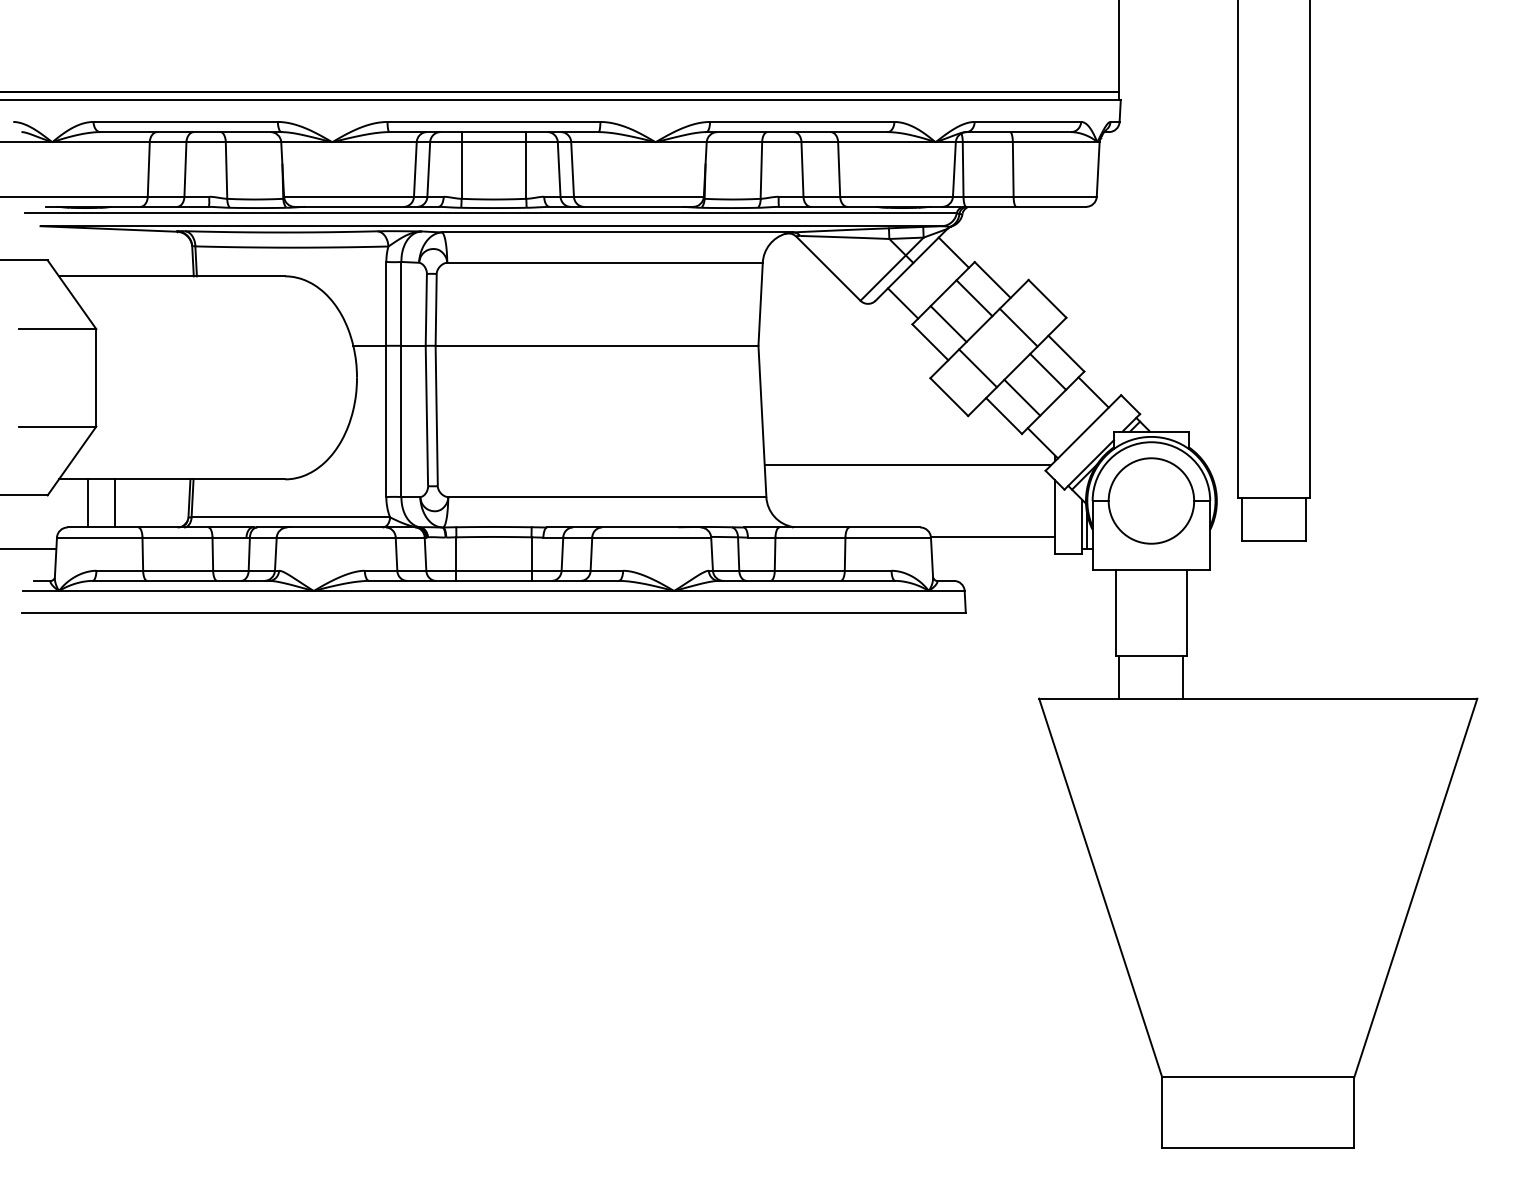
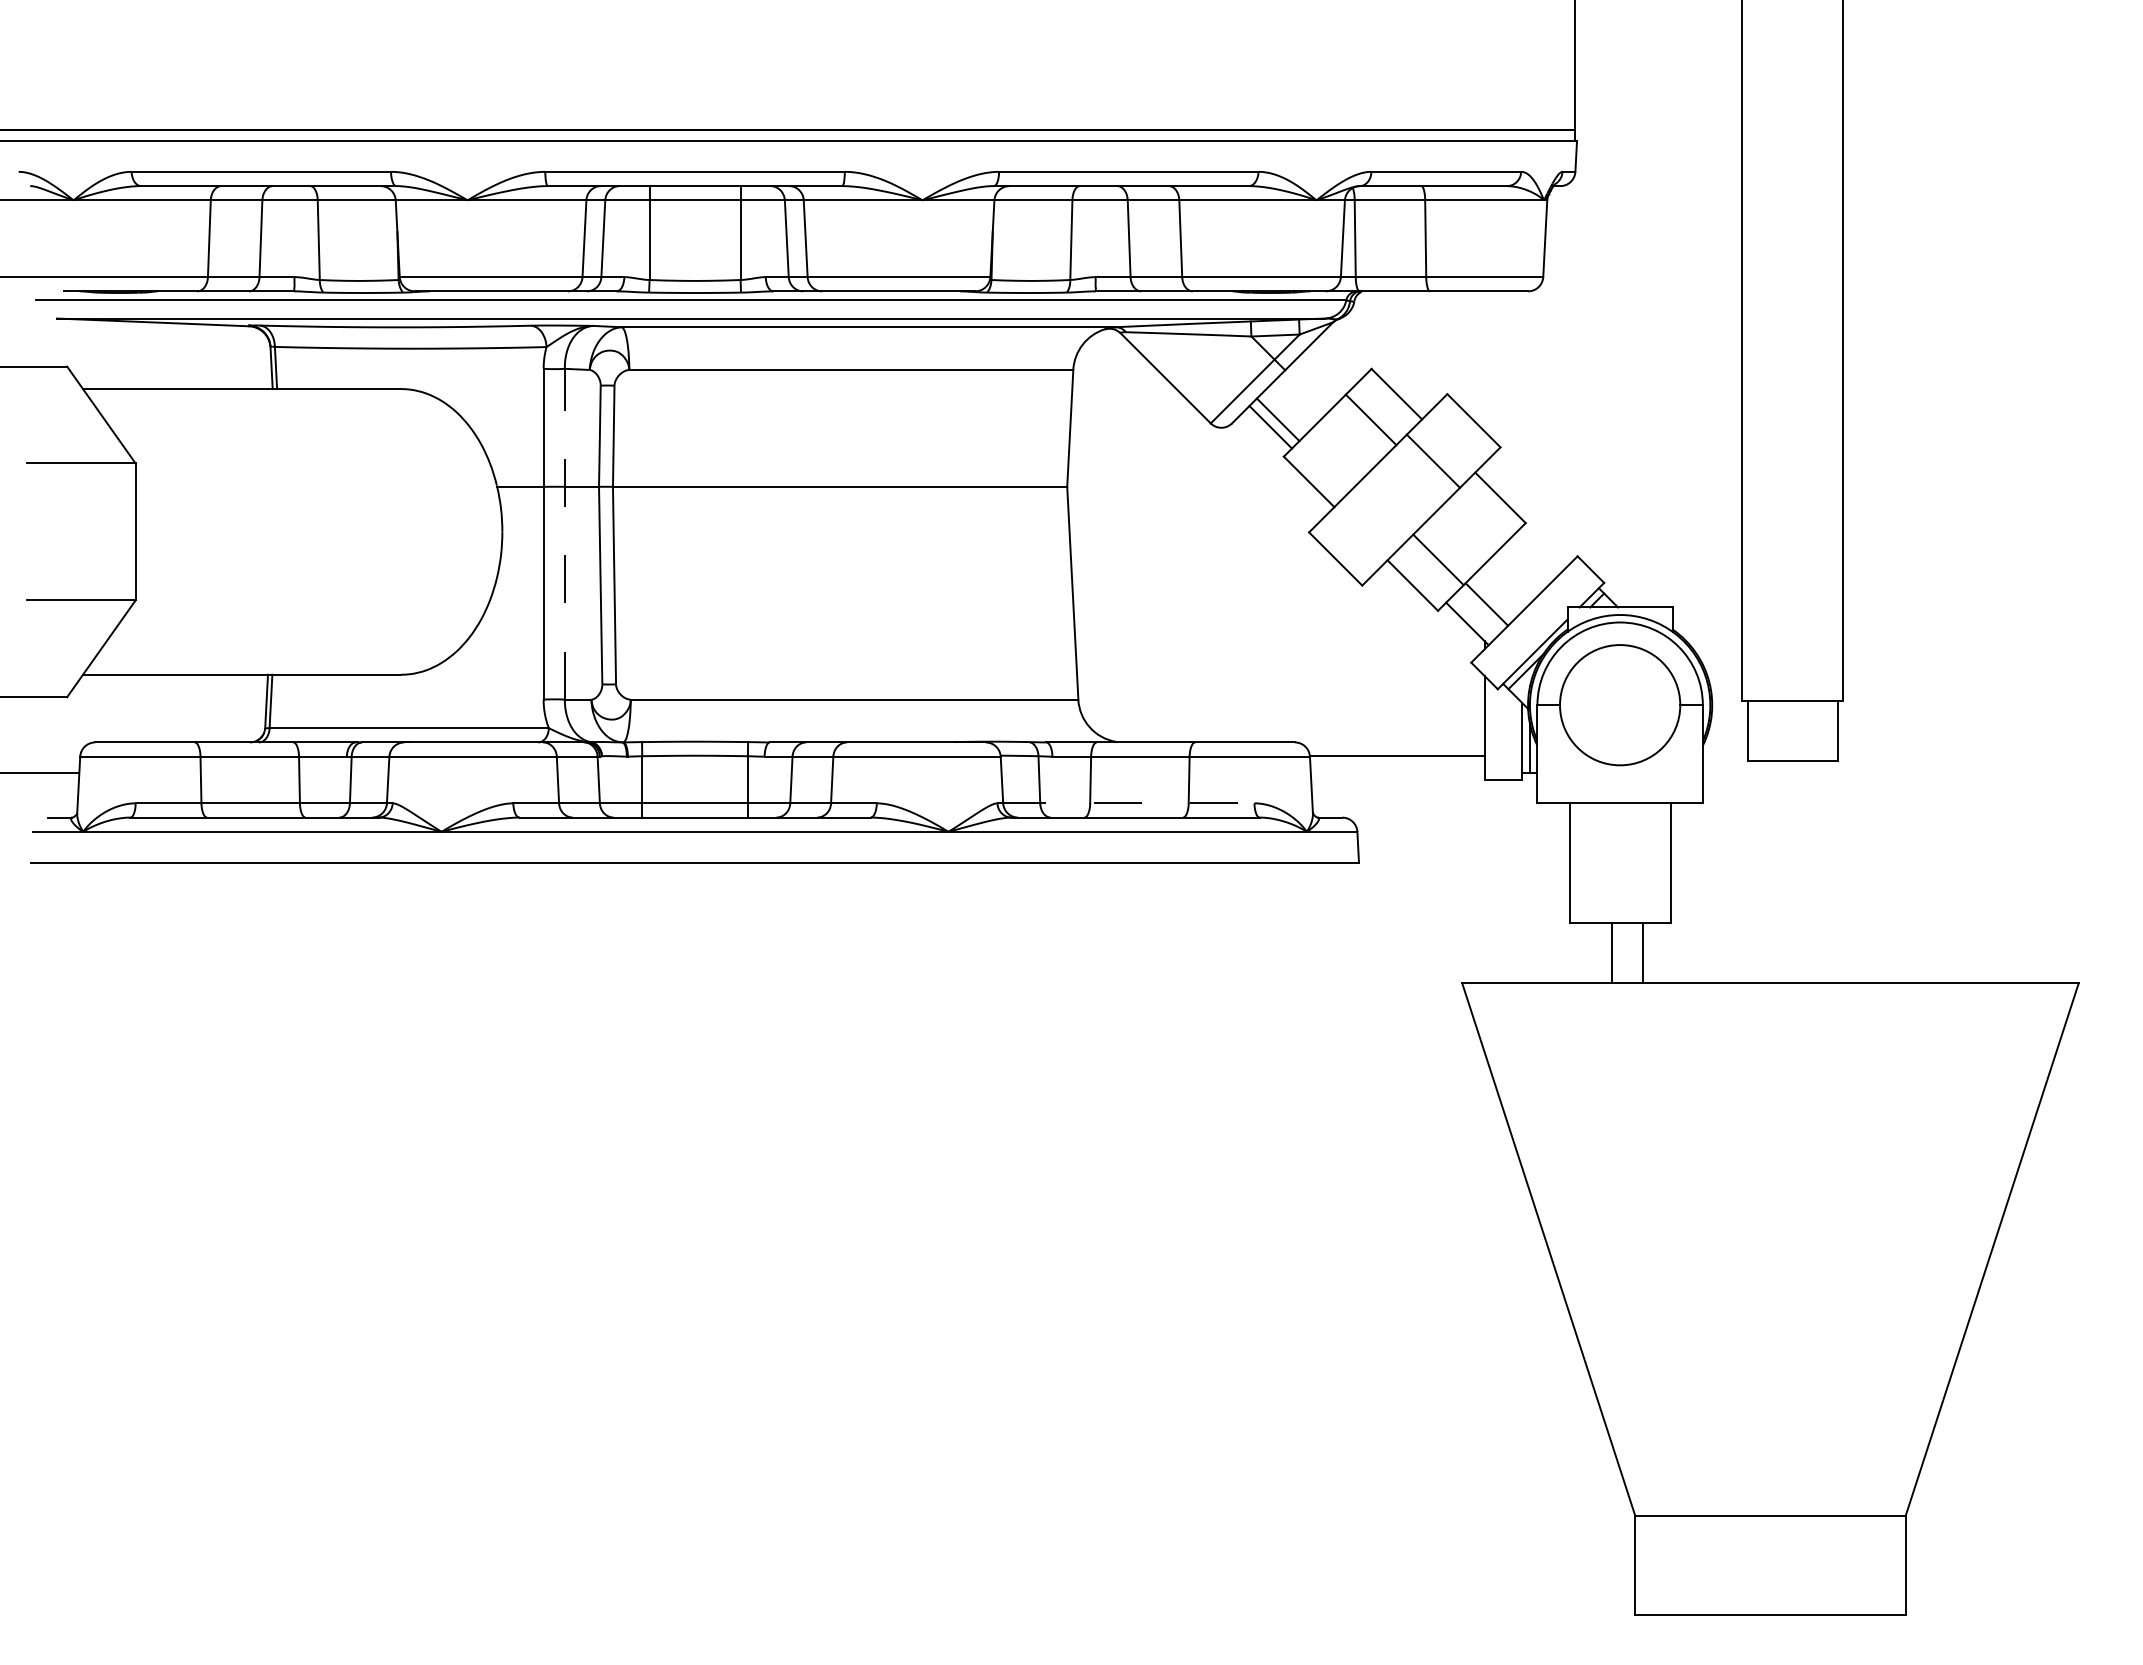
line: (953, 252) -> (1277, 419), moved
line: (948, 323) -> (1334, 455), removed
line: (977, 368) -> (1375, 518), removed
line: (1047, 371) -> (1474, 523), removed
line: (401, 379) -> (564, 533), solid -> dashed
line: (1093, 392) -> (1486, 604), moved
line: (907, 464) -> (1277, 654), removed
line: (88, 503) -> (124, 708), removed
line: (114, 503) -> (161, 708), removed
line: (799, 570) -> (1125, 803), solid -> dashed
line: (1119, 677) -> (1643, 953), moved
line: (1183, 677) -> (1612, 953), moved

